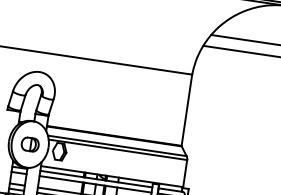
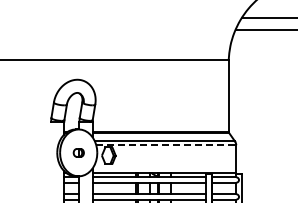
part: (30, 144) -> (78, 152), size x0.6
line: (118, 150) -> (166, 145), solid -> dashed

